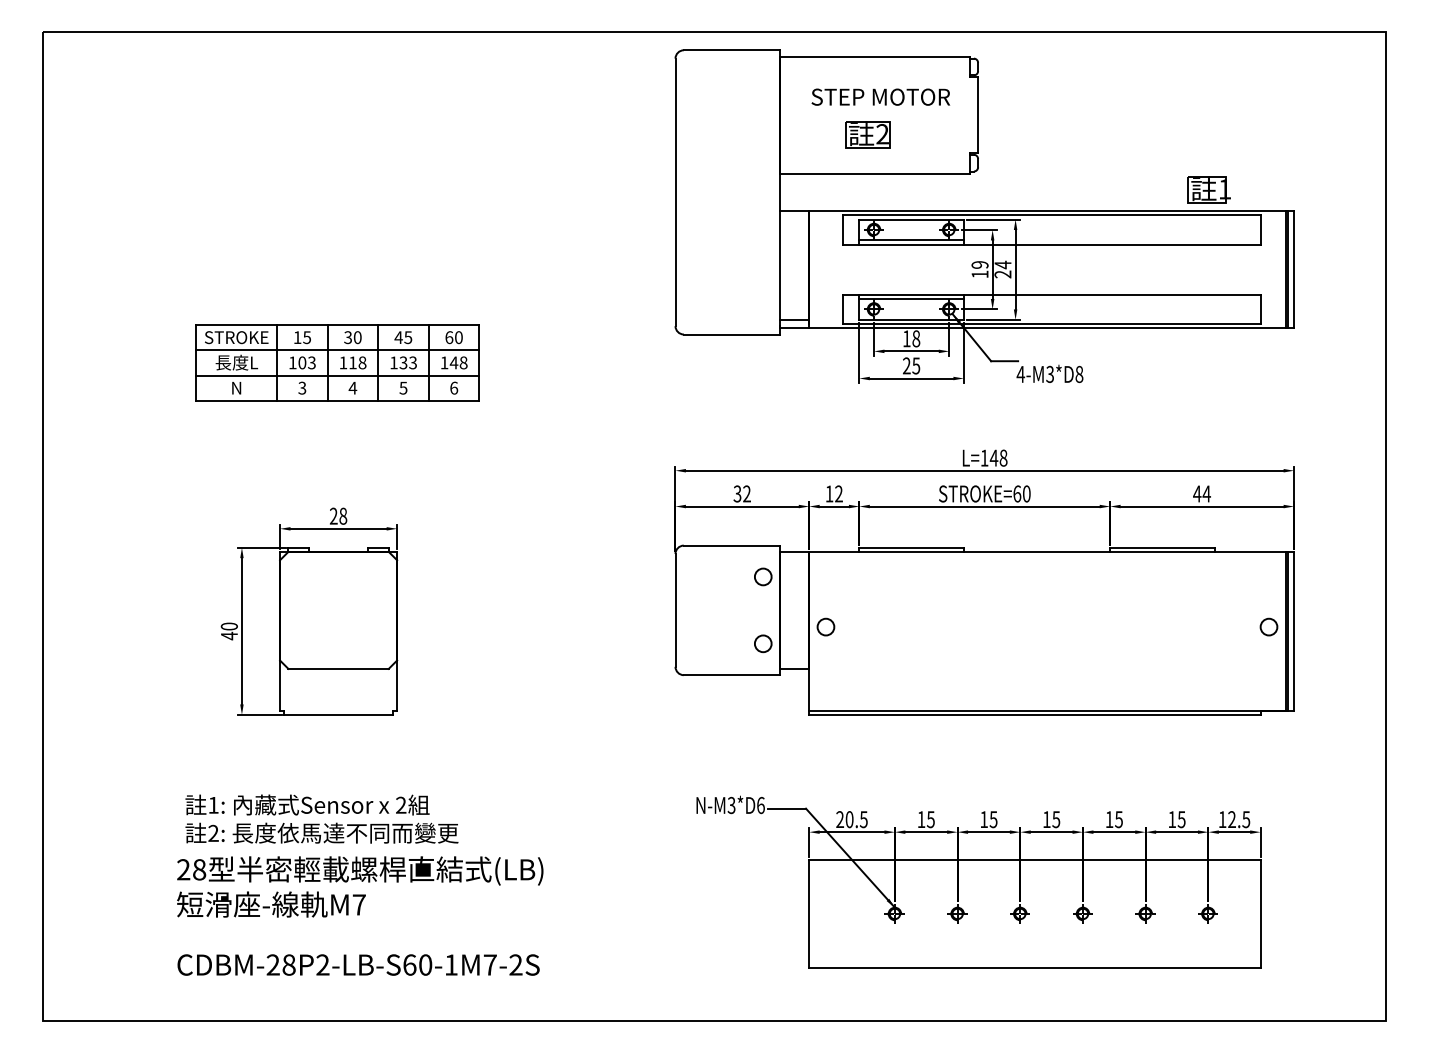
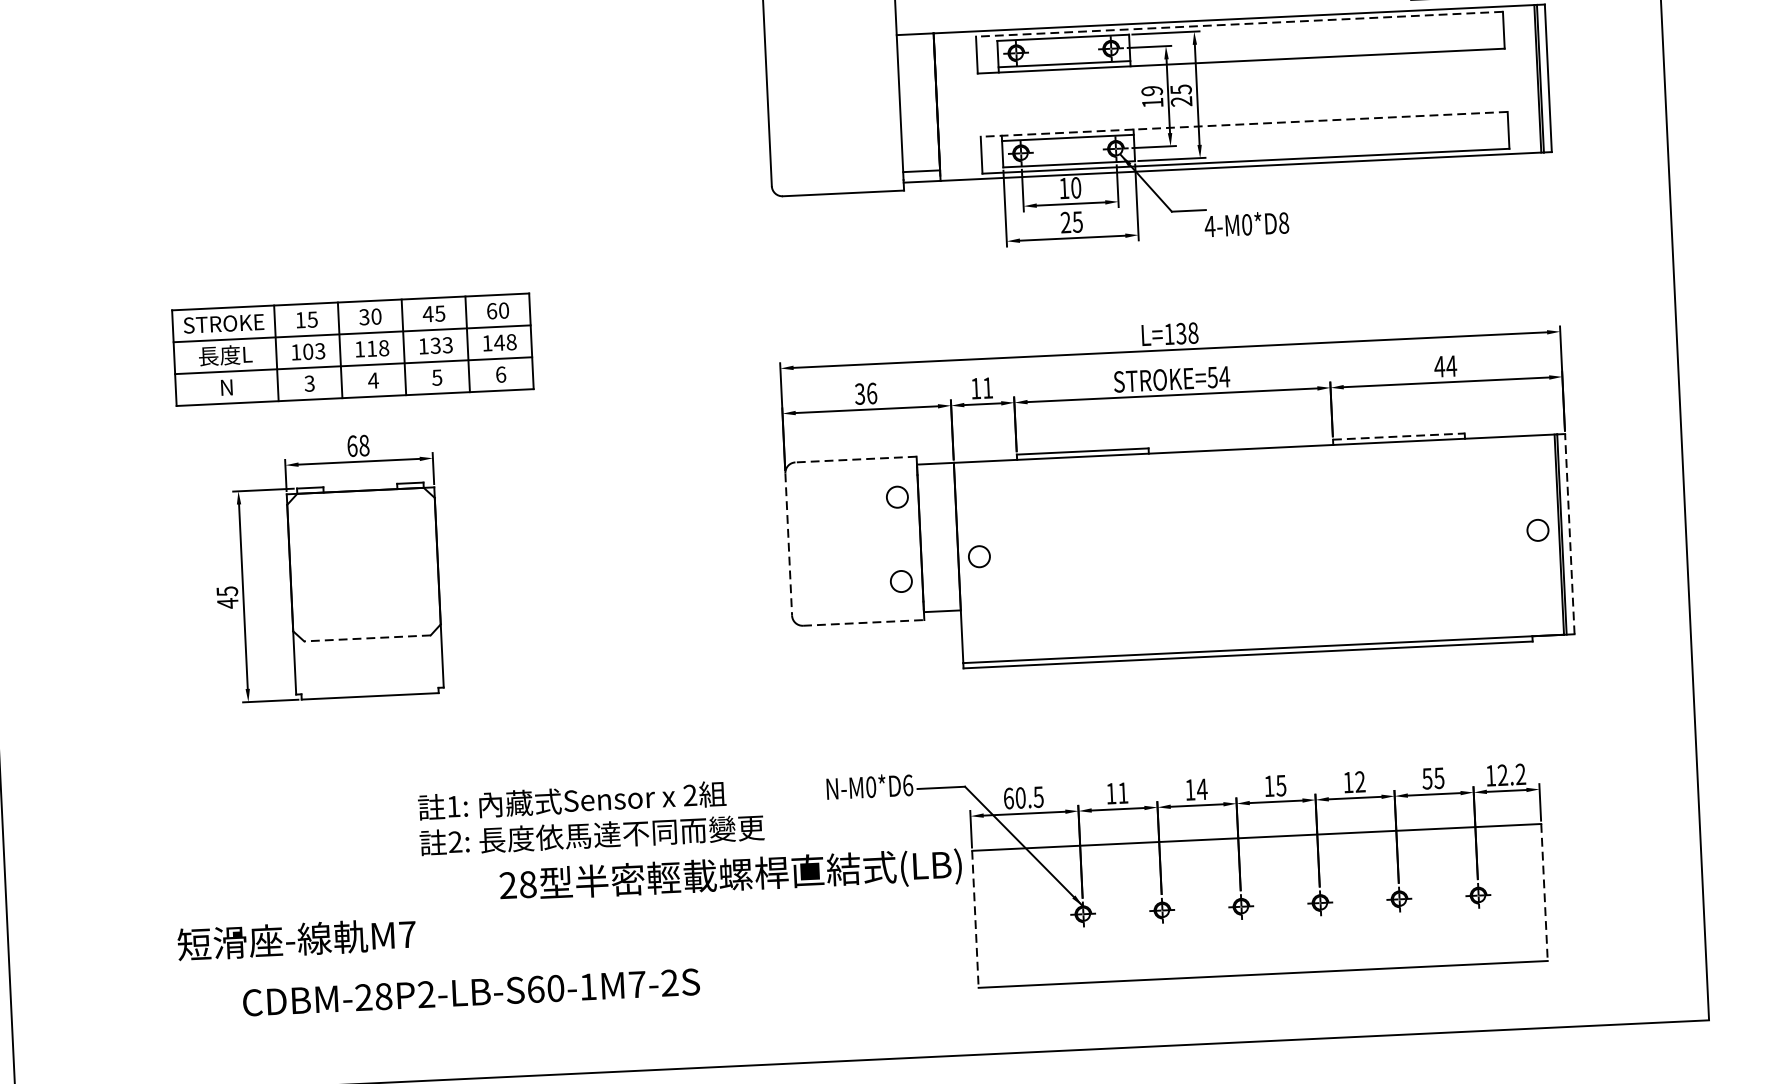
line: (1051, 215) -> (1239, 24), solid -> dashed
text: (1002, 264) -> (1180, 89), 24 -> 25
line: (1051, 294) -> (1243, 123), solid -> dashed
text: (916, 339) -> (1076, 188), 18 -> 10
part: (337, 362) -> (352, 349), moved
text: (1050, 374) -> (1247, 224), 4-M3*D8 -> 4-M0*D8
text: (993, 457) -> (1180, 332), L=148 -> L=138
text: (747, 493) -> (872, 392), 32 -> 36
text: (838, 493) -> (987, 387), 12 -> 11
text: (1021, 493) -> (1217, 376), STROKE=60 -> STROKE=54
text: (333, 515) -> (351, 445), 28 -> 68
line: (731, 545) -> (855, 459), solid -> dashed
line: (1162, 547) -> (1398, 436), solid -> dashed
line: (675, 610) -> (788, 544), solid -> dashed
text: (228, 626) -> (226, 591), 40 -> 45
line: (1294, 630) -> (1570, 533), solid -> dashed
line: (338, 668) -> (367, 637), solid -> dashed
line: (732, 675) -> (864, 623), solid -> dashed
text: (731, 805) -> (870, 787), -M3*D6 -> -M0*D6
text: (321, 818) -> (590, 816), moved
text: (840, 819) -> (1009, 798), 20.5 -> 60.5
text: (930, 819) -> (1122, 793), 15 -> 11
text: (993, 819) -> (1202, 789), 15 -> 14
text: (1118, 819) -> (1359, 781), 15 -> 12
text: (1172, 819) -> (1427, 778), 15 -> 55
text: (1246, 819) -> (1521, 774), 12.5 -> 12.2
text: (360, 870) -> (731, 875), moved
line: (809, 914) -> (975, 920), solid -> dashed
line: (1260, 914) -> (1544, 893), solid -> dashed
text: (358, 964) -> (471, 991), moved

